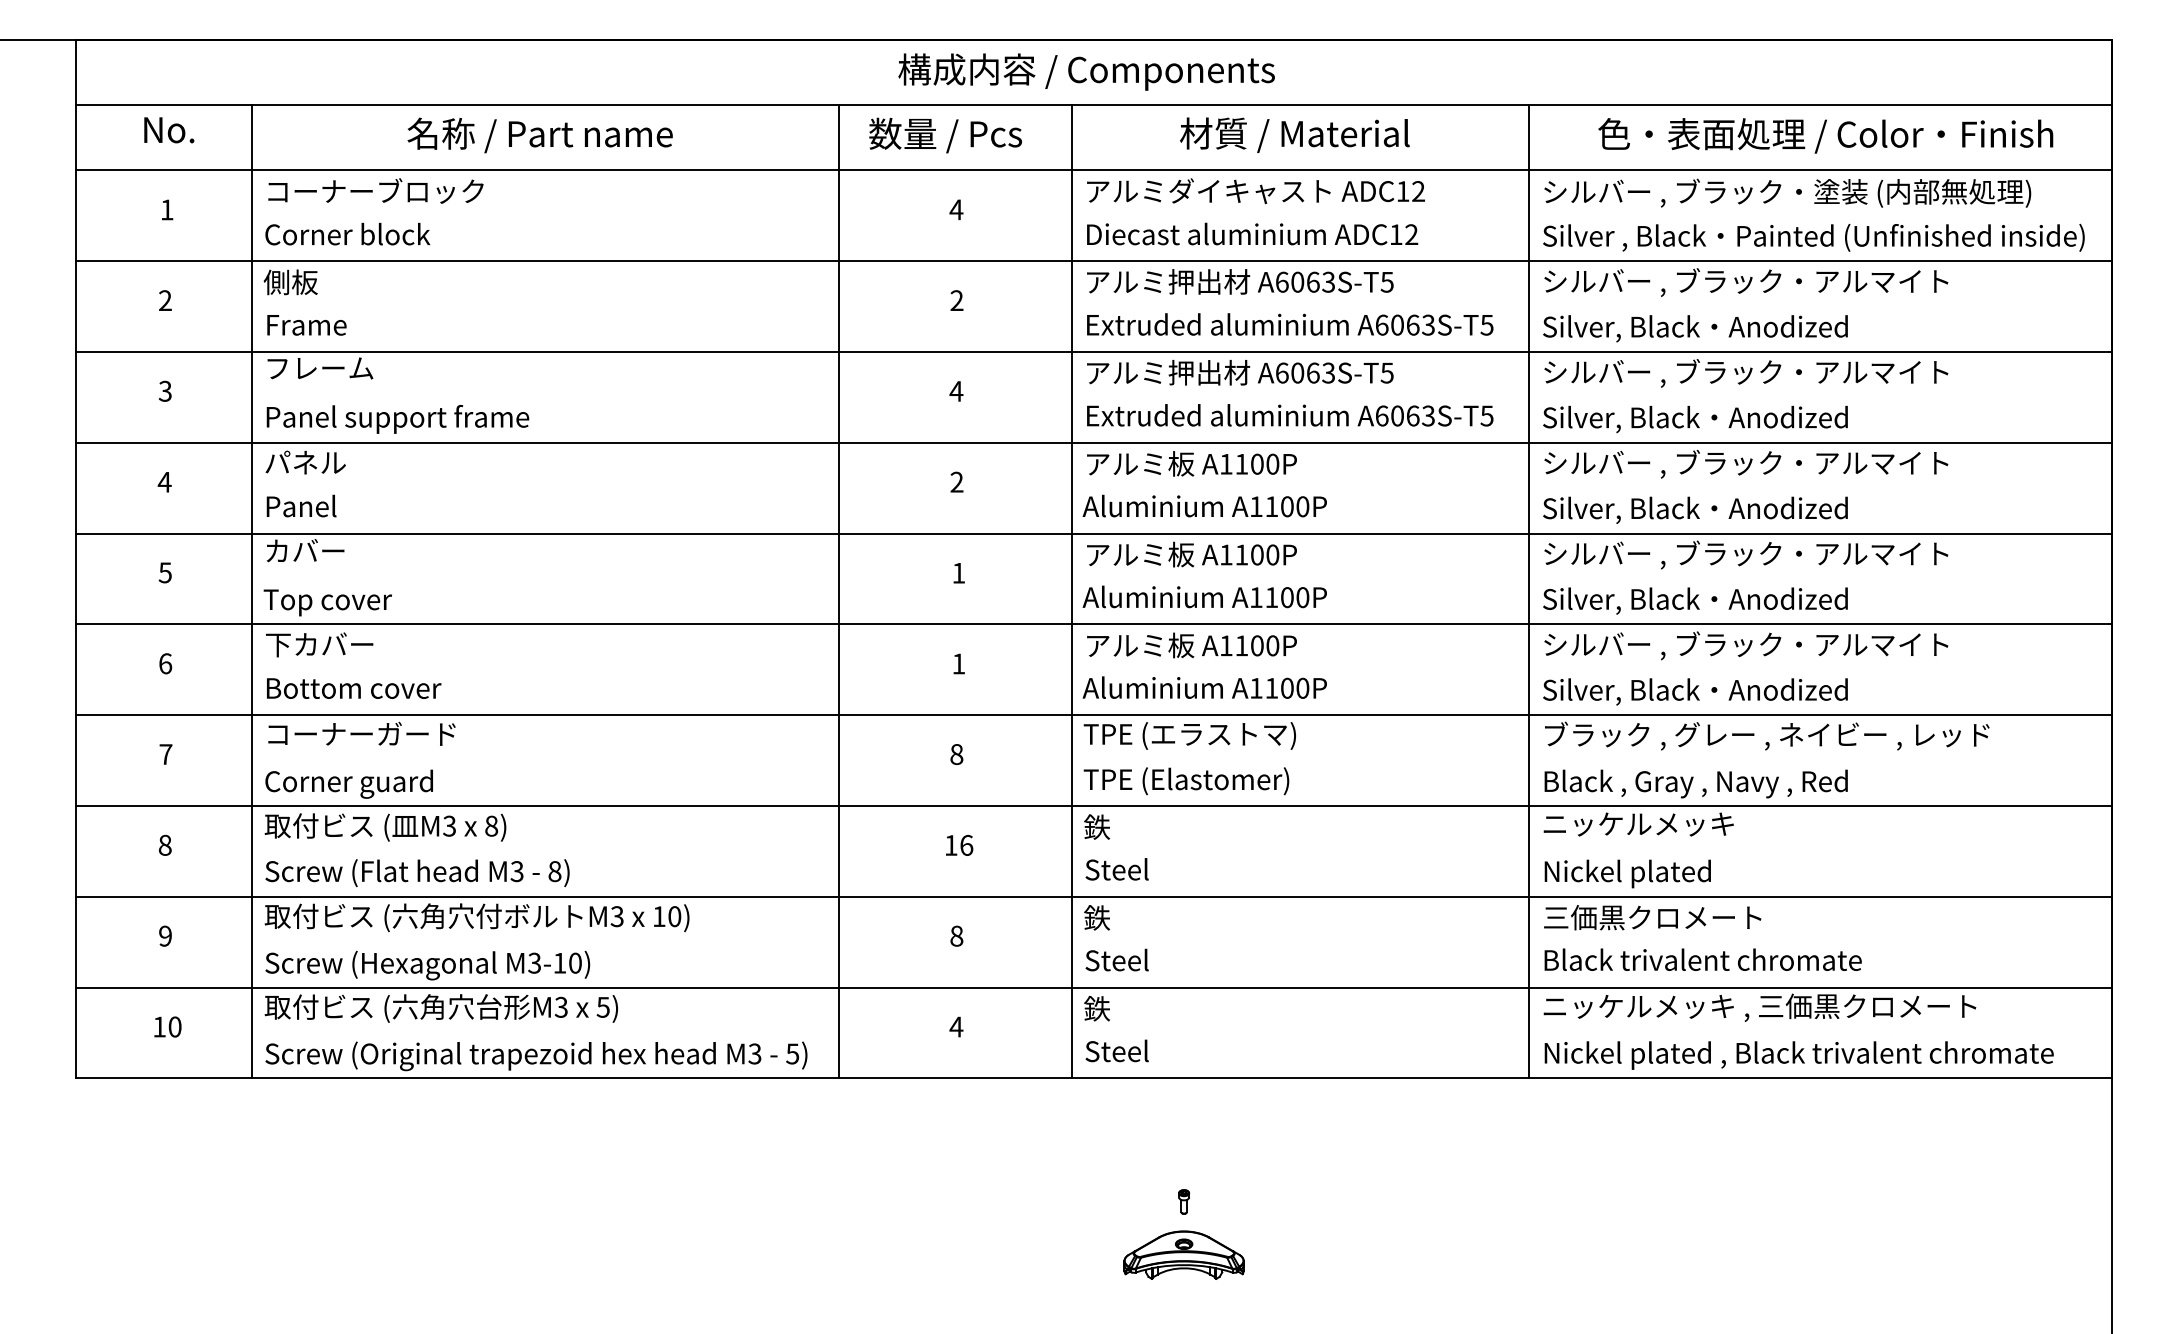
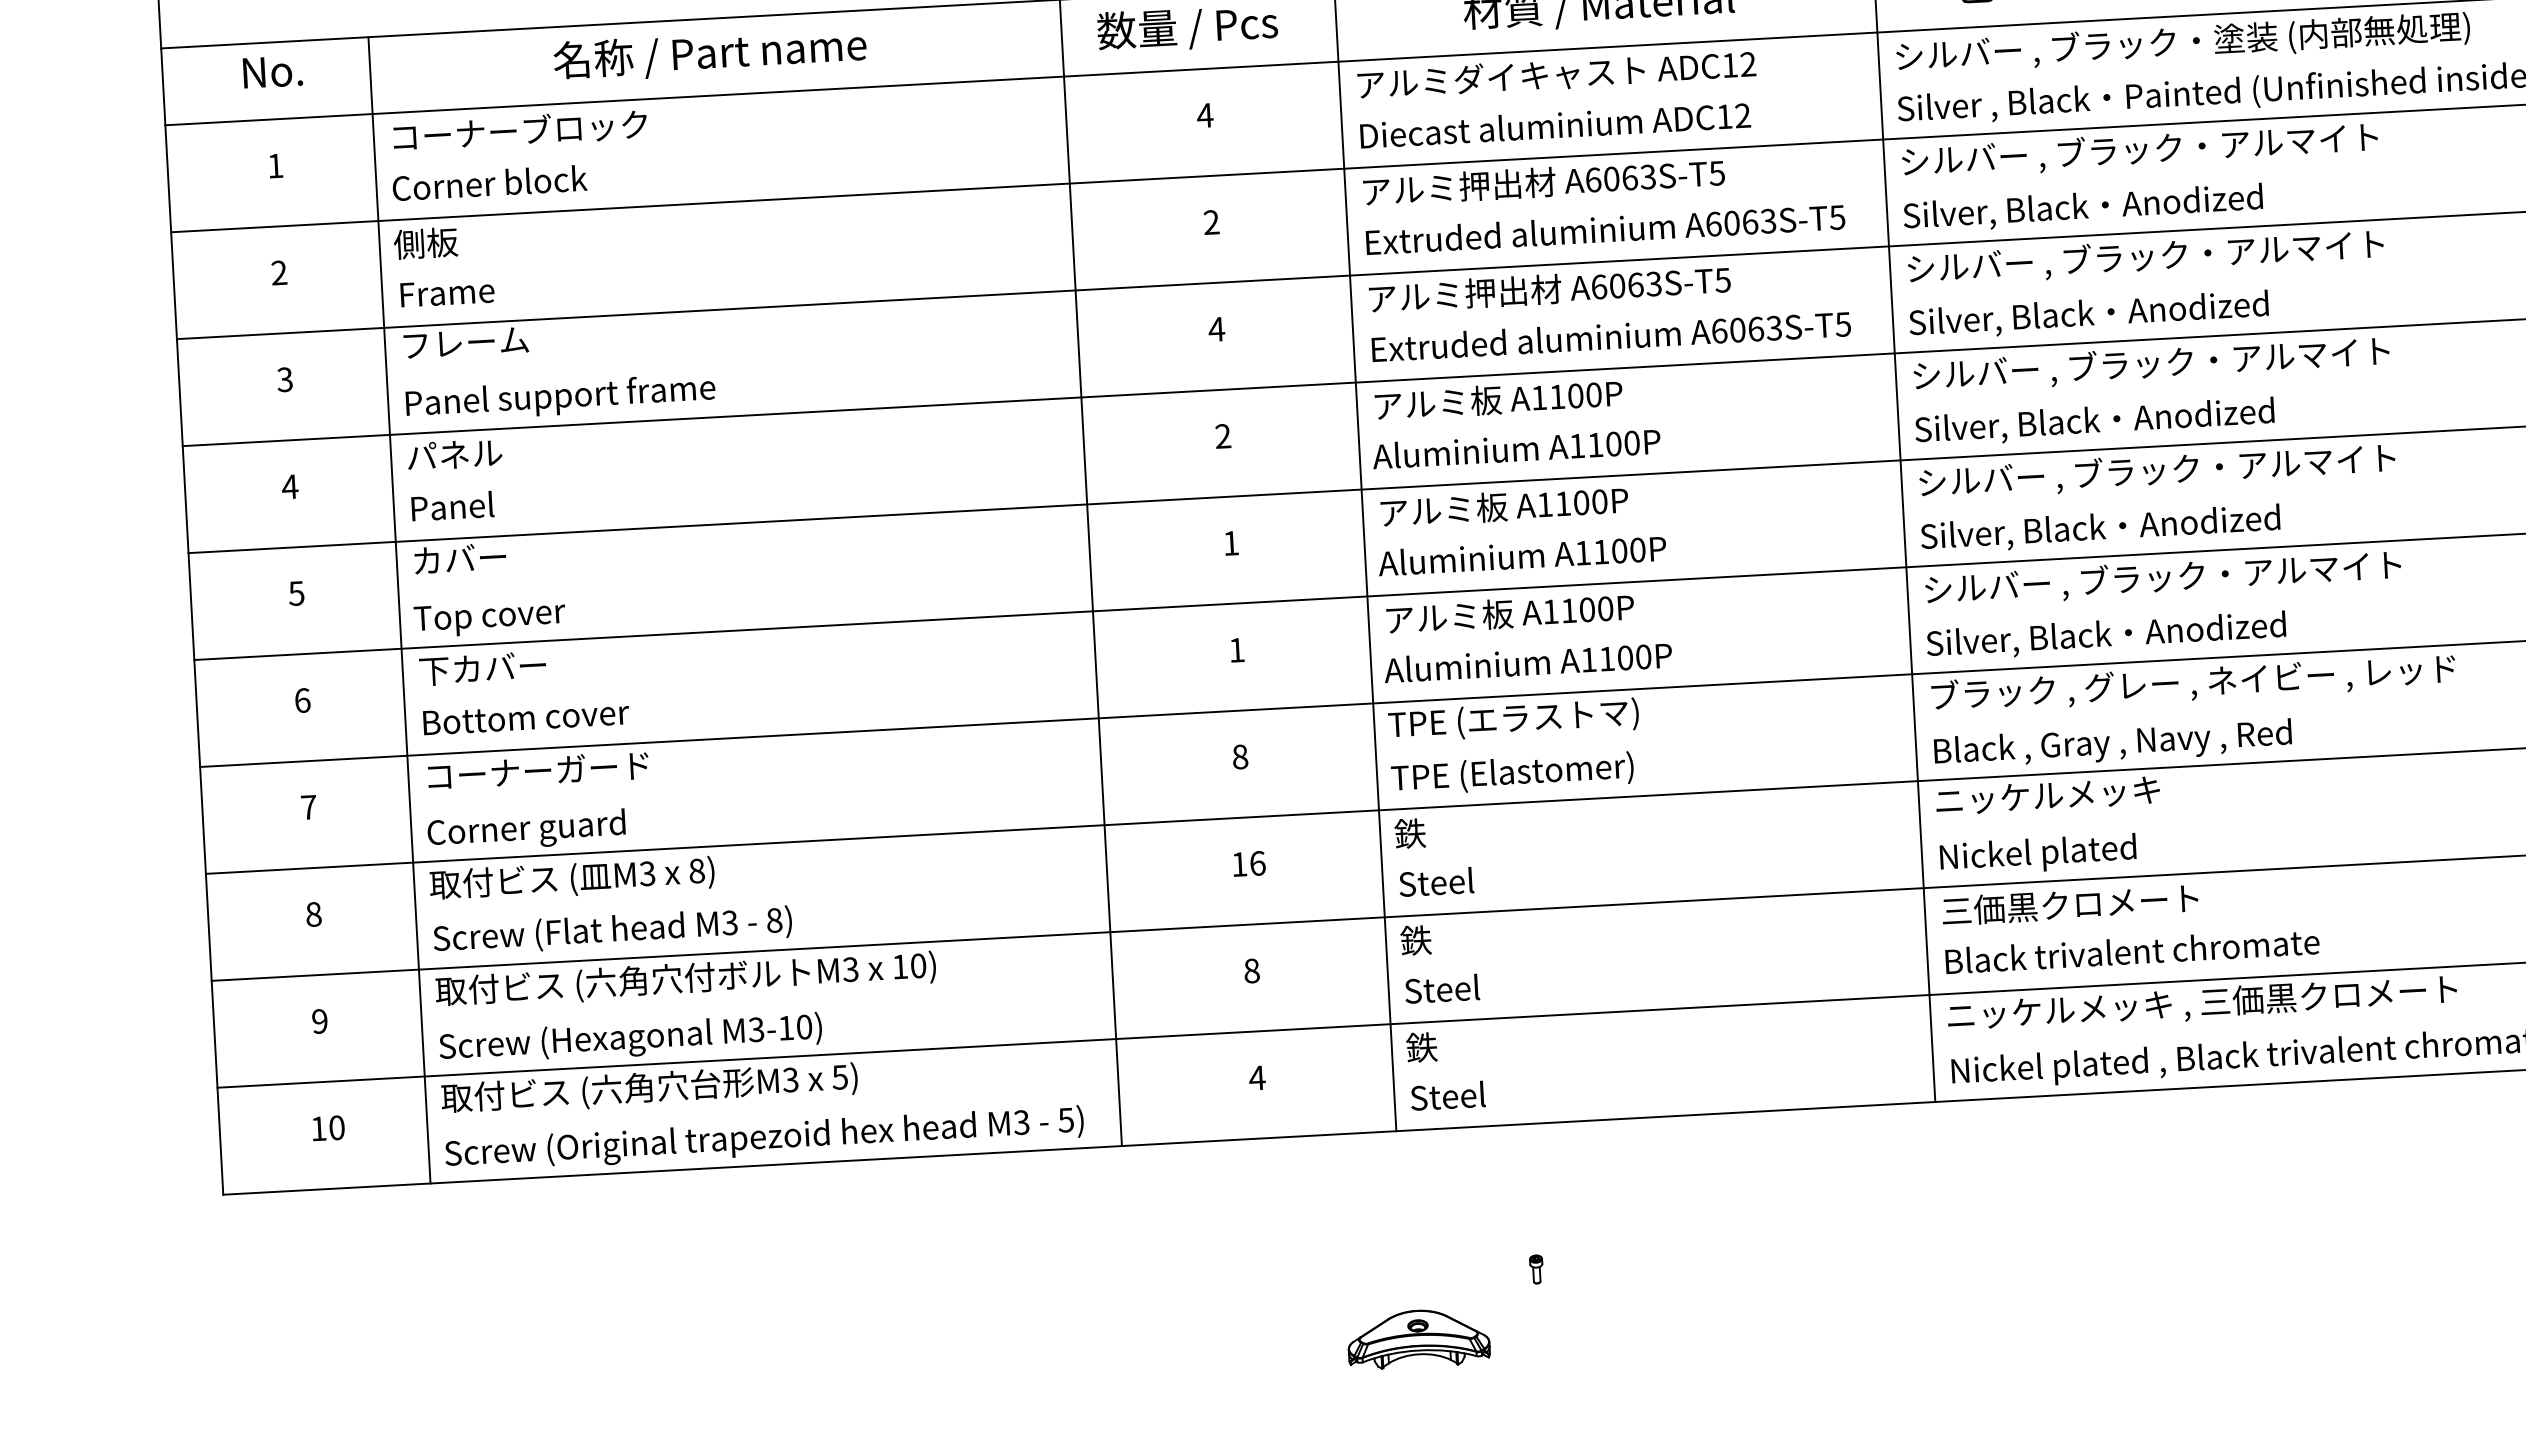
part: (1183, 1254) -> (1417, 1338), moved

